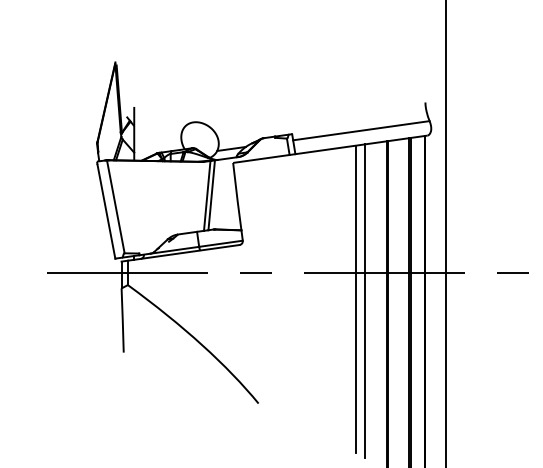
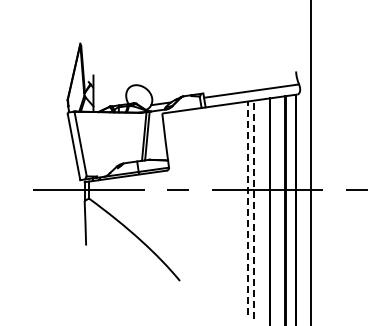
line: (356, 299) -> (248, 208), solid -> dashed
line: (365, 300) -> (254, 209), solid -> dashed

